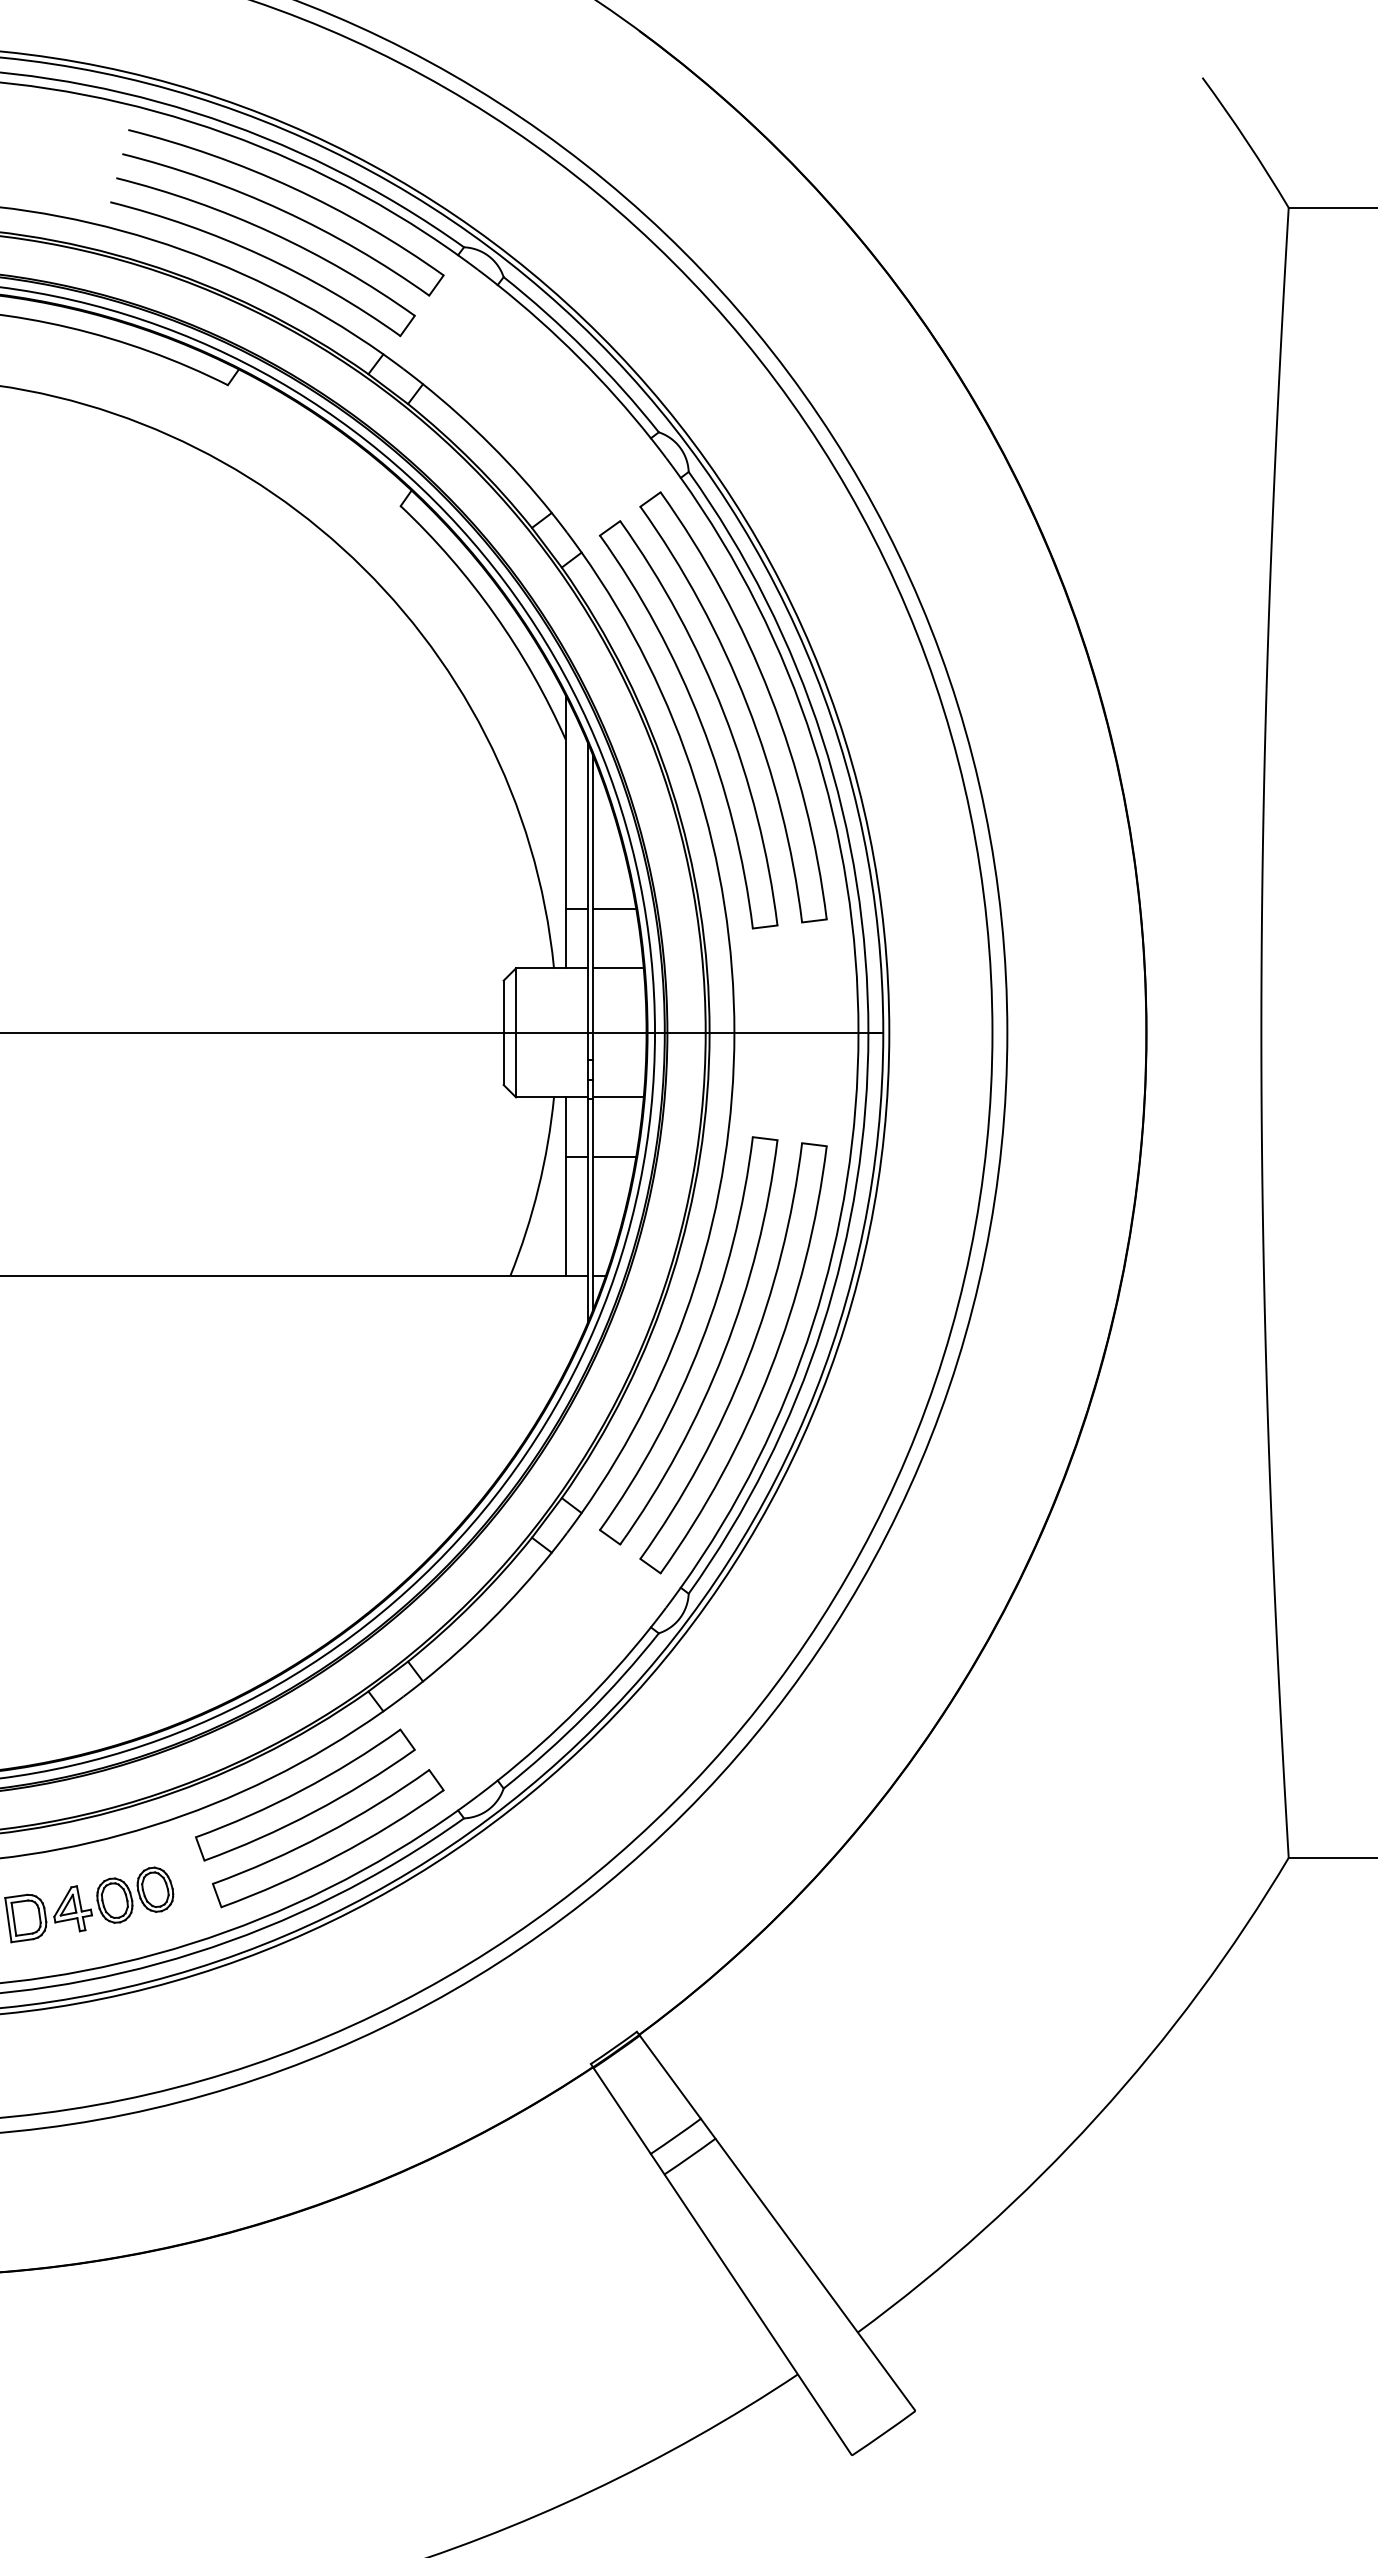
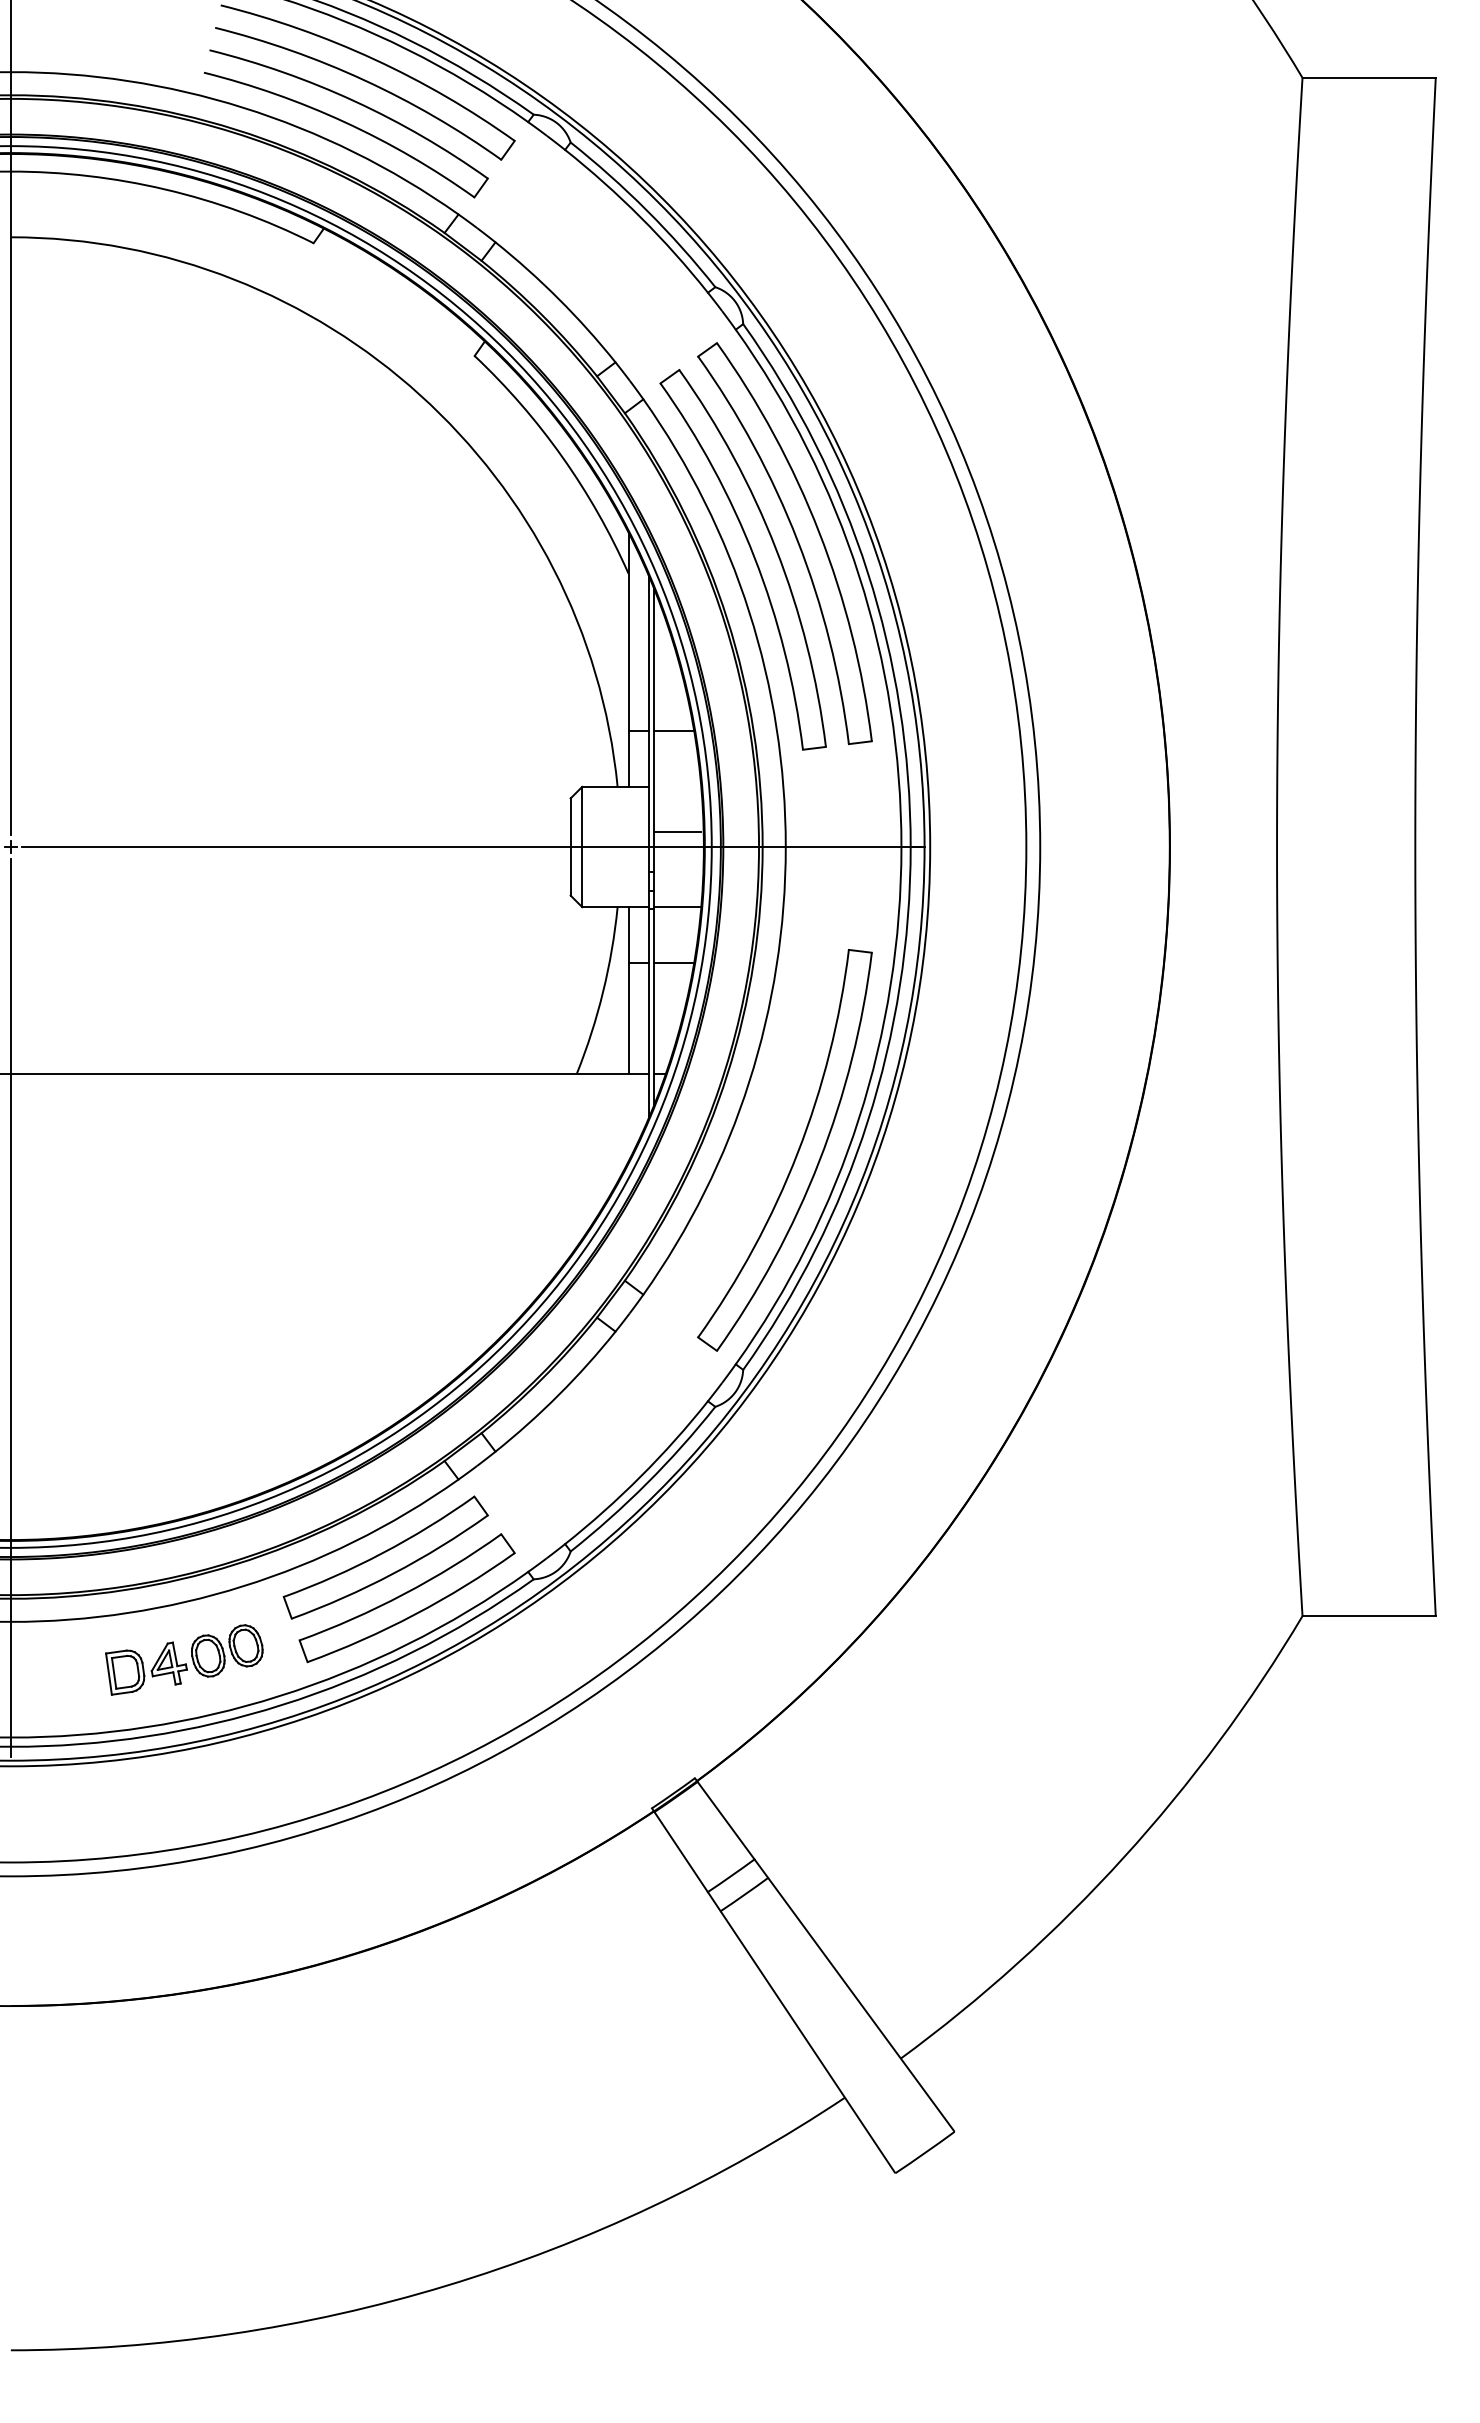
line: (618, 967) -> (677, 831), moved
part: (698, 1345) -> (752, 1138), removed

